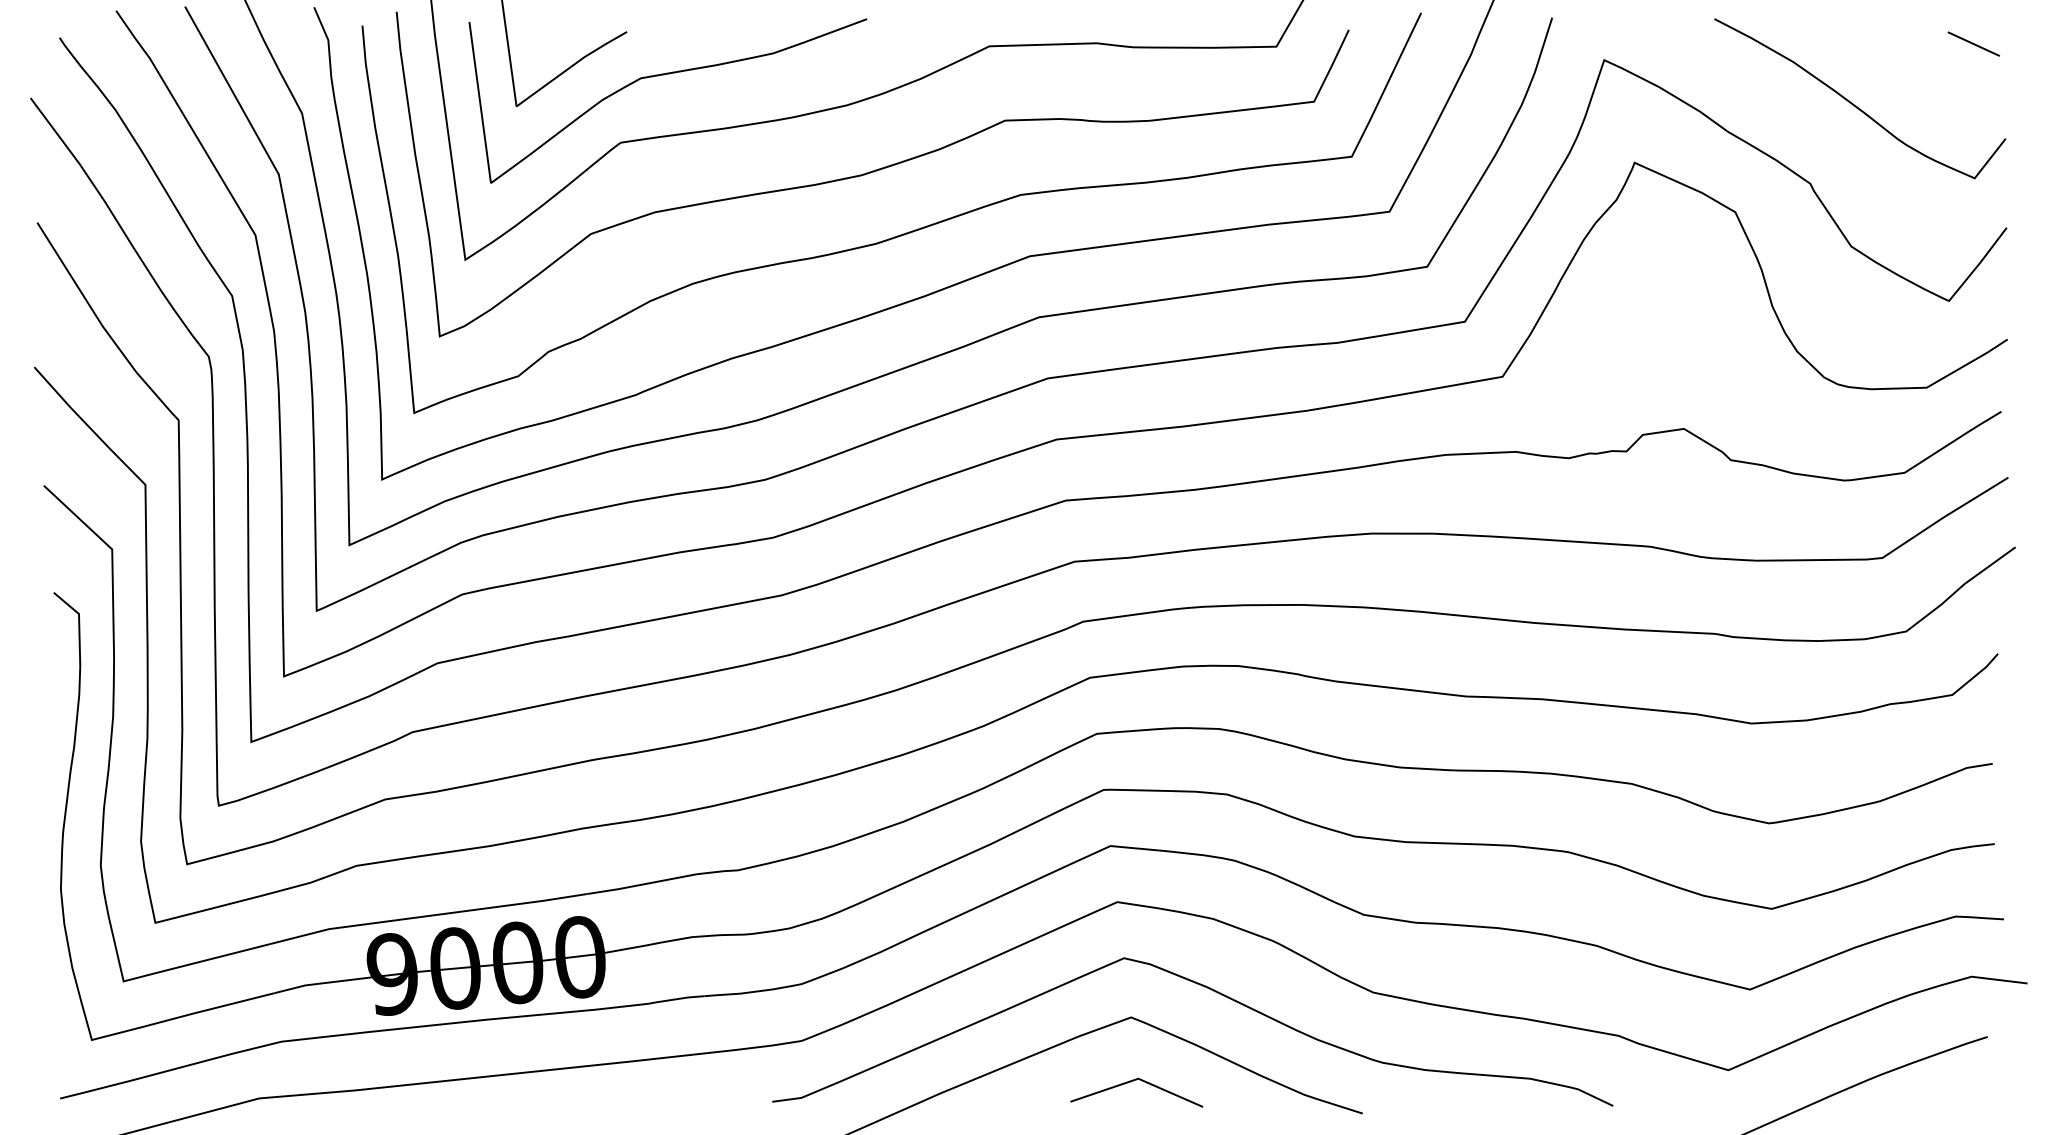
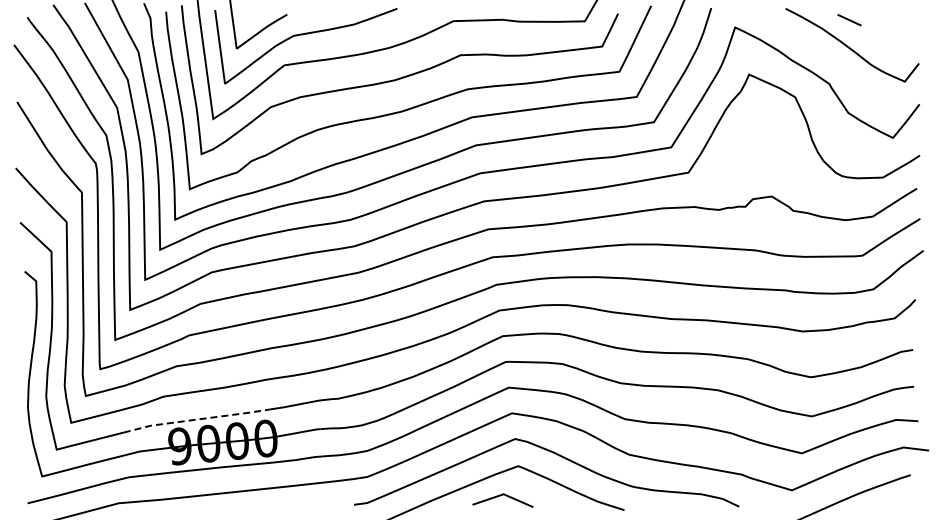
line: (1973, 44) -> (849, 20), moved
line: (428, 915) -> (196, 419), solid -> dashed
line: (1131, 1083) -> (500, 496), moved

